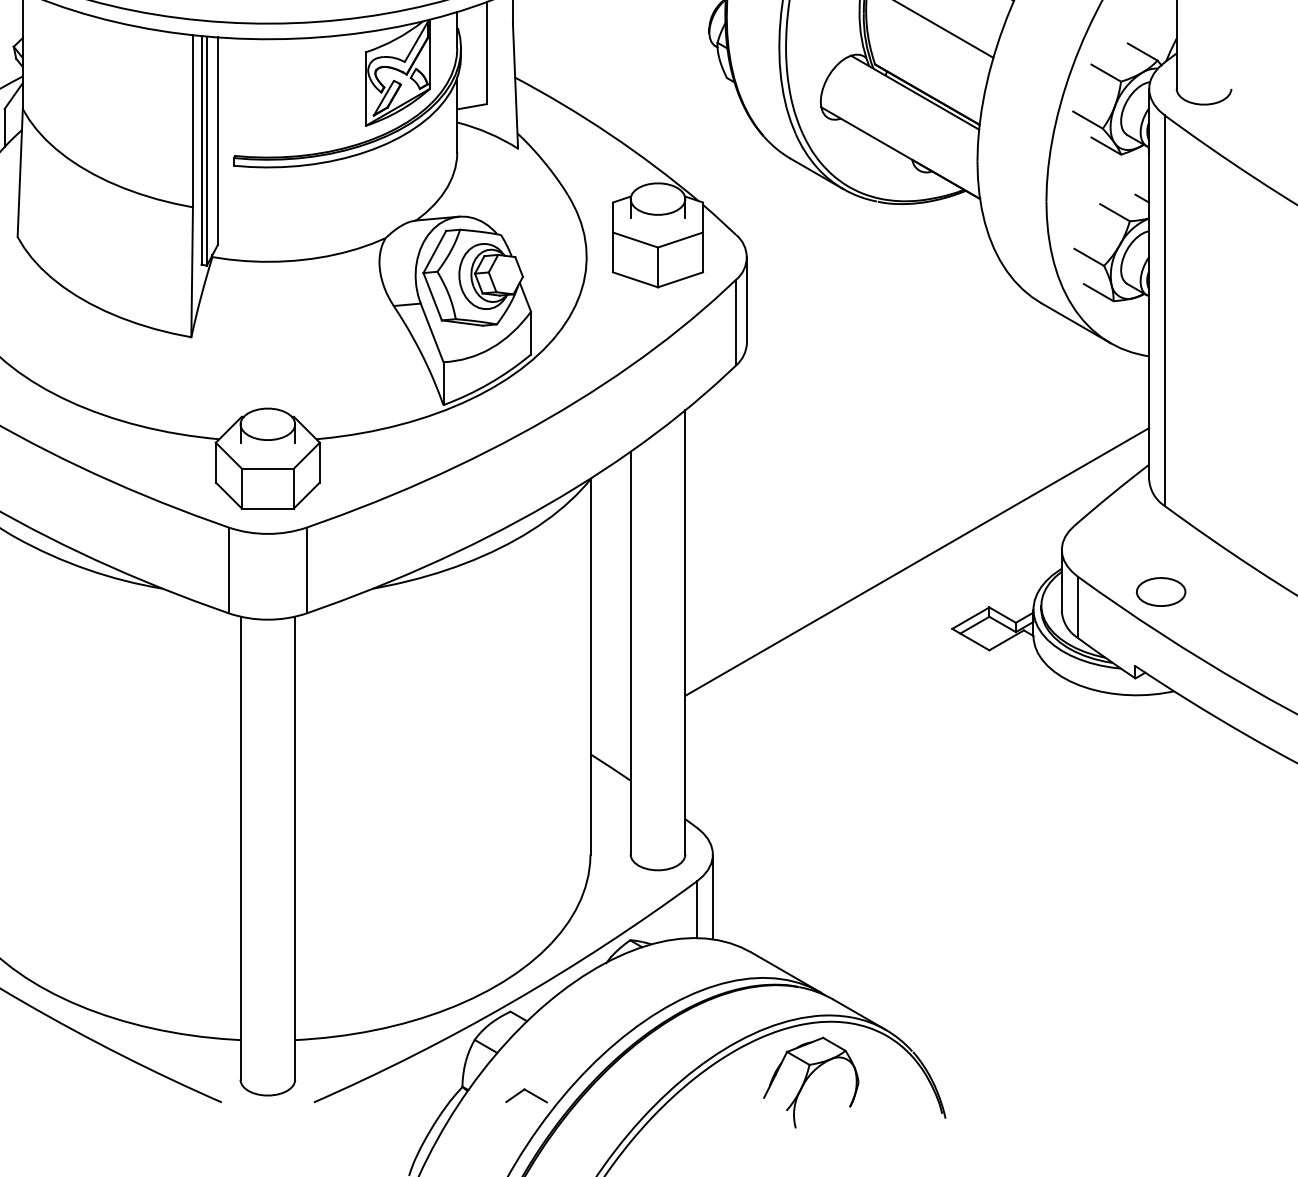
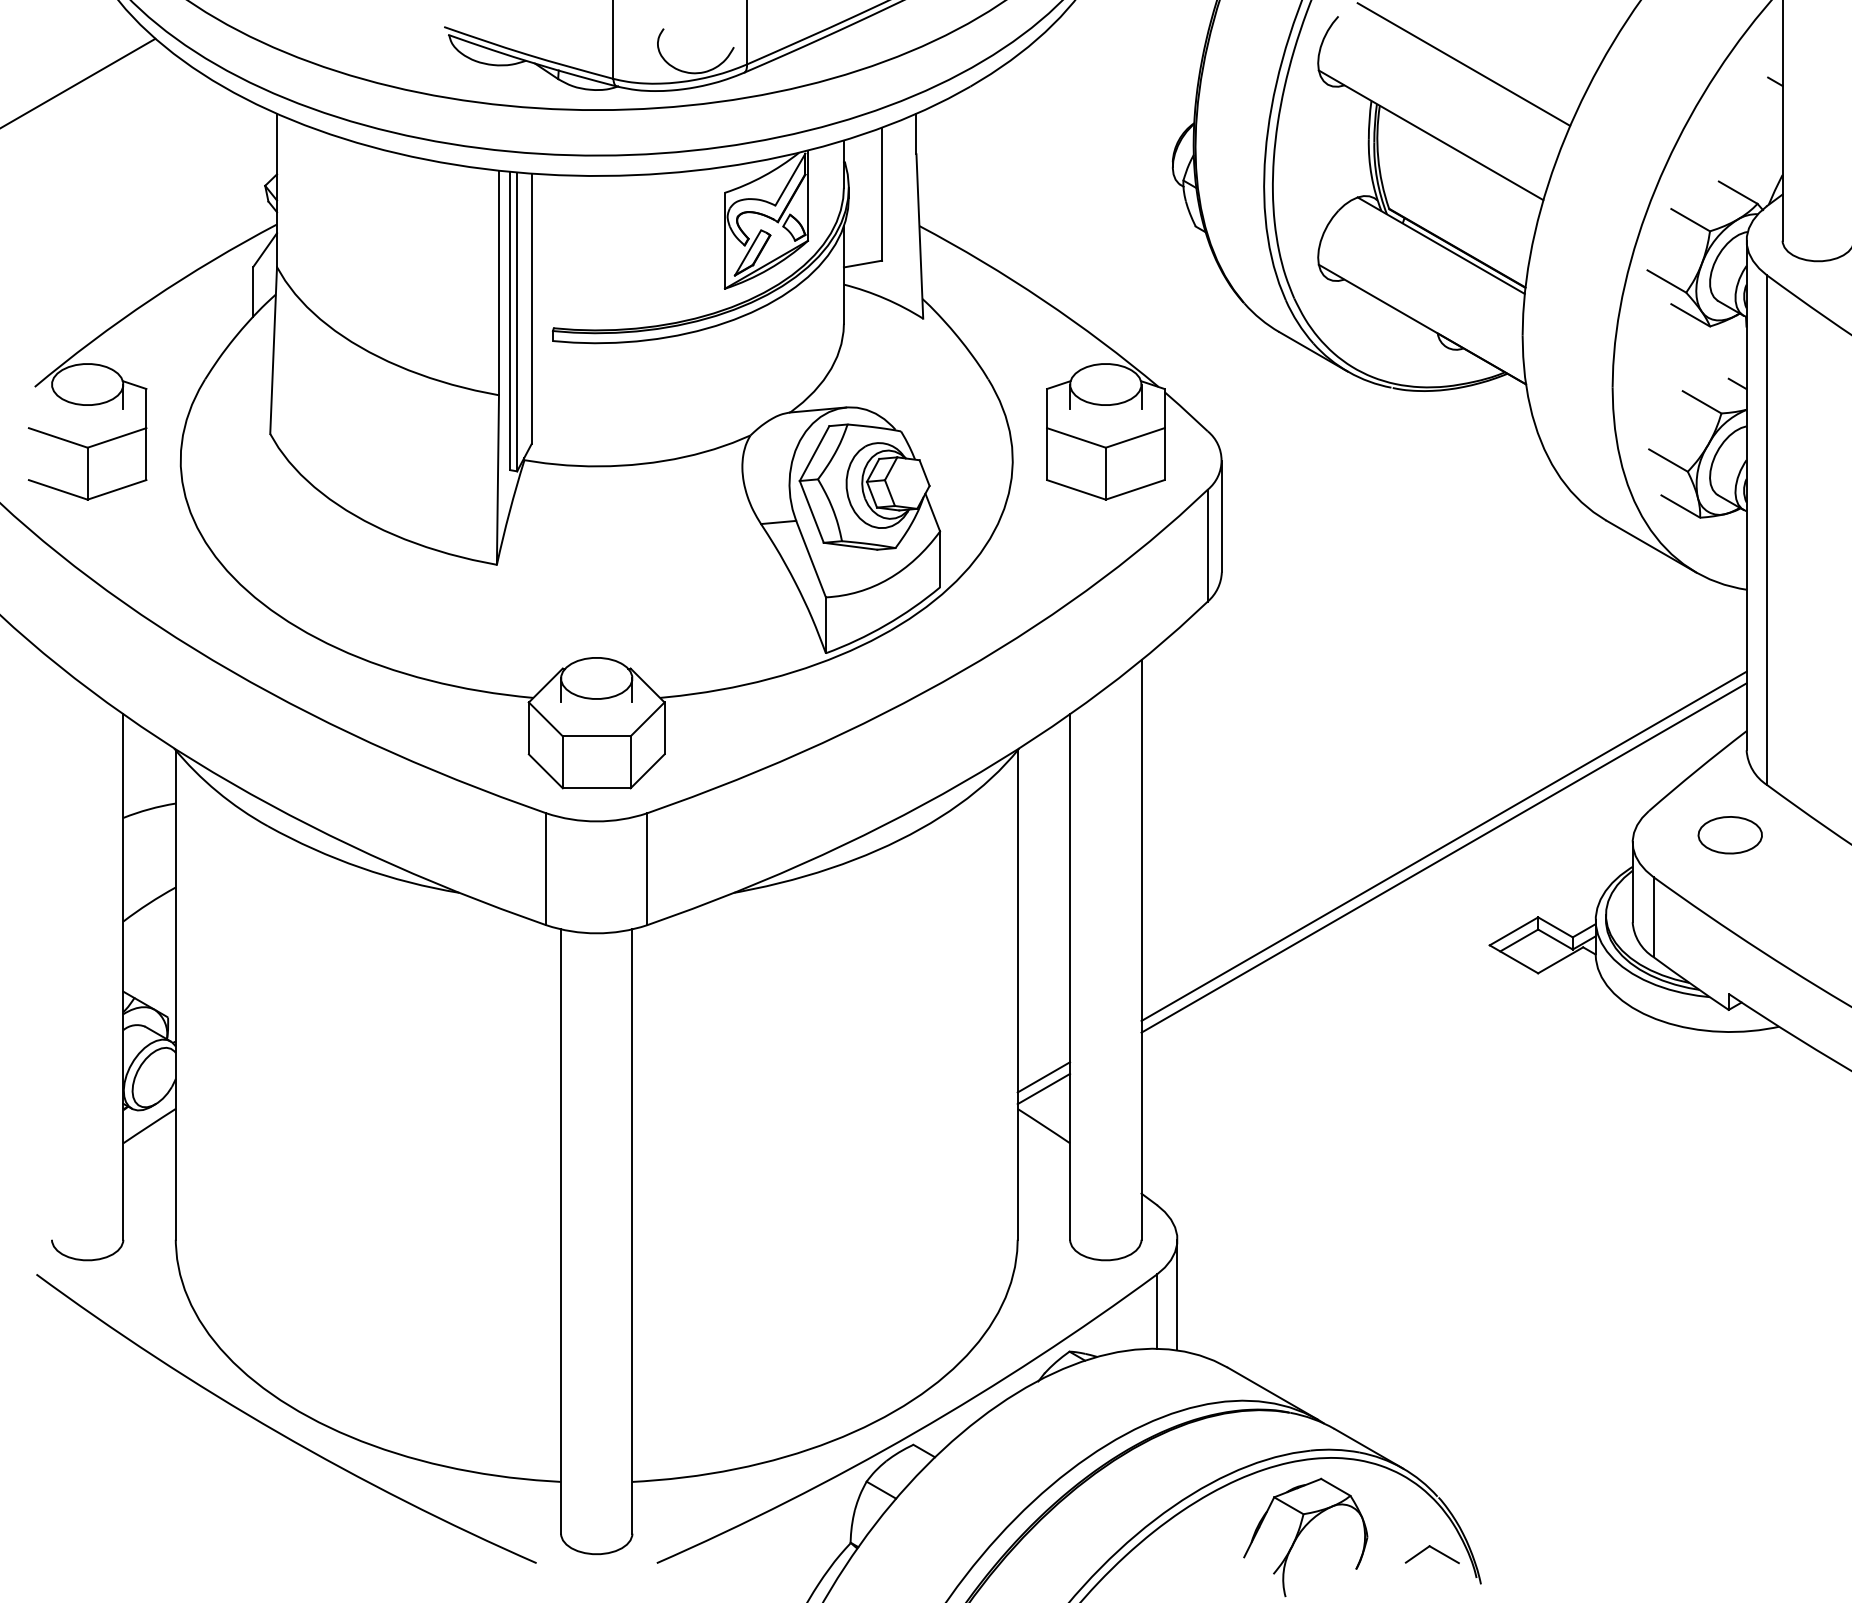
line: (916, 552) -> (1443, 845), added
part: (1160, 592) -> (1729, 835), moved
line: (610, 730) -> (1043, 1077), added
line: (610, 738) -> (1043, 1088), added
part: (525, 1095) -> (1431, 1554), moved

